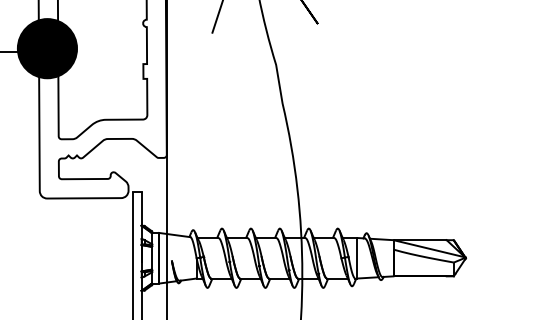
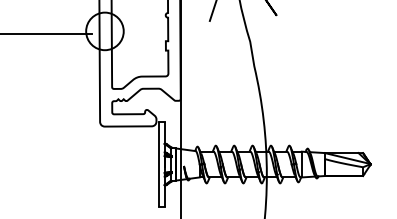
fill: (46, 48) -> (104, 31), removed

